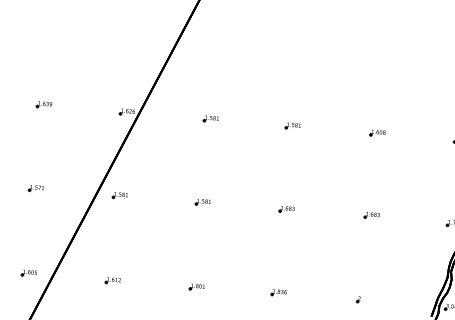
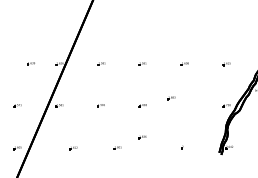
part: (42, 104) -> (30, 63), moved
part: (371, 216) -> (171, 98), moved
part: (112, 281) -> (73, 148), moved
part: (196, 286) -> (117, 147), moved
part: (278, 293) -> (142, 137), moved

